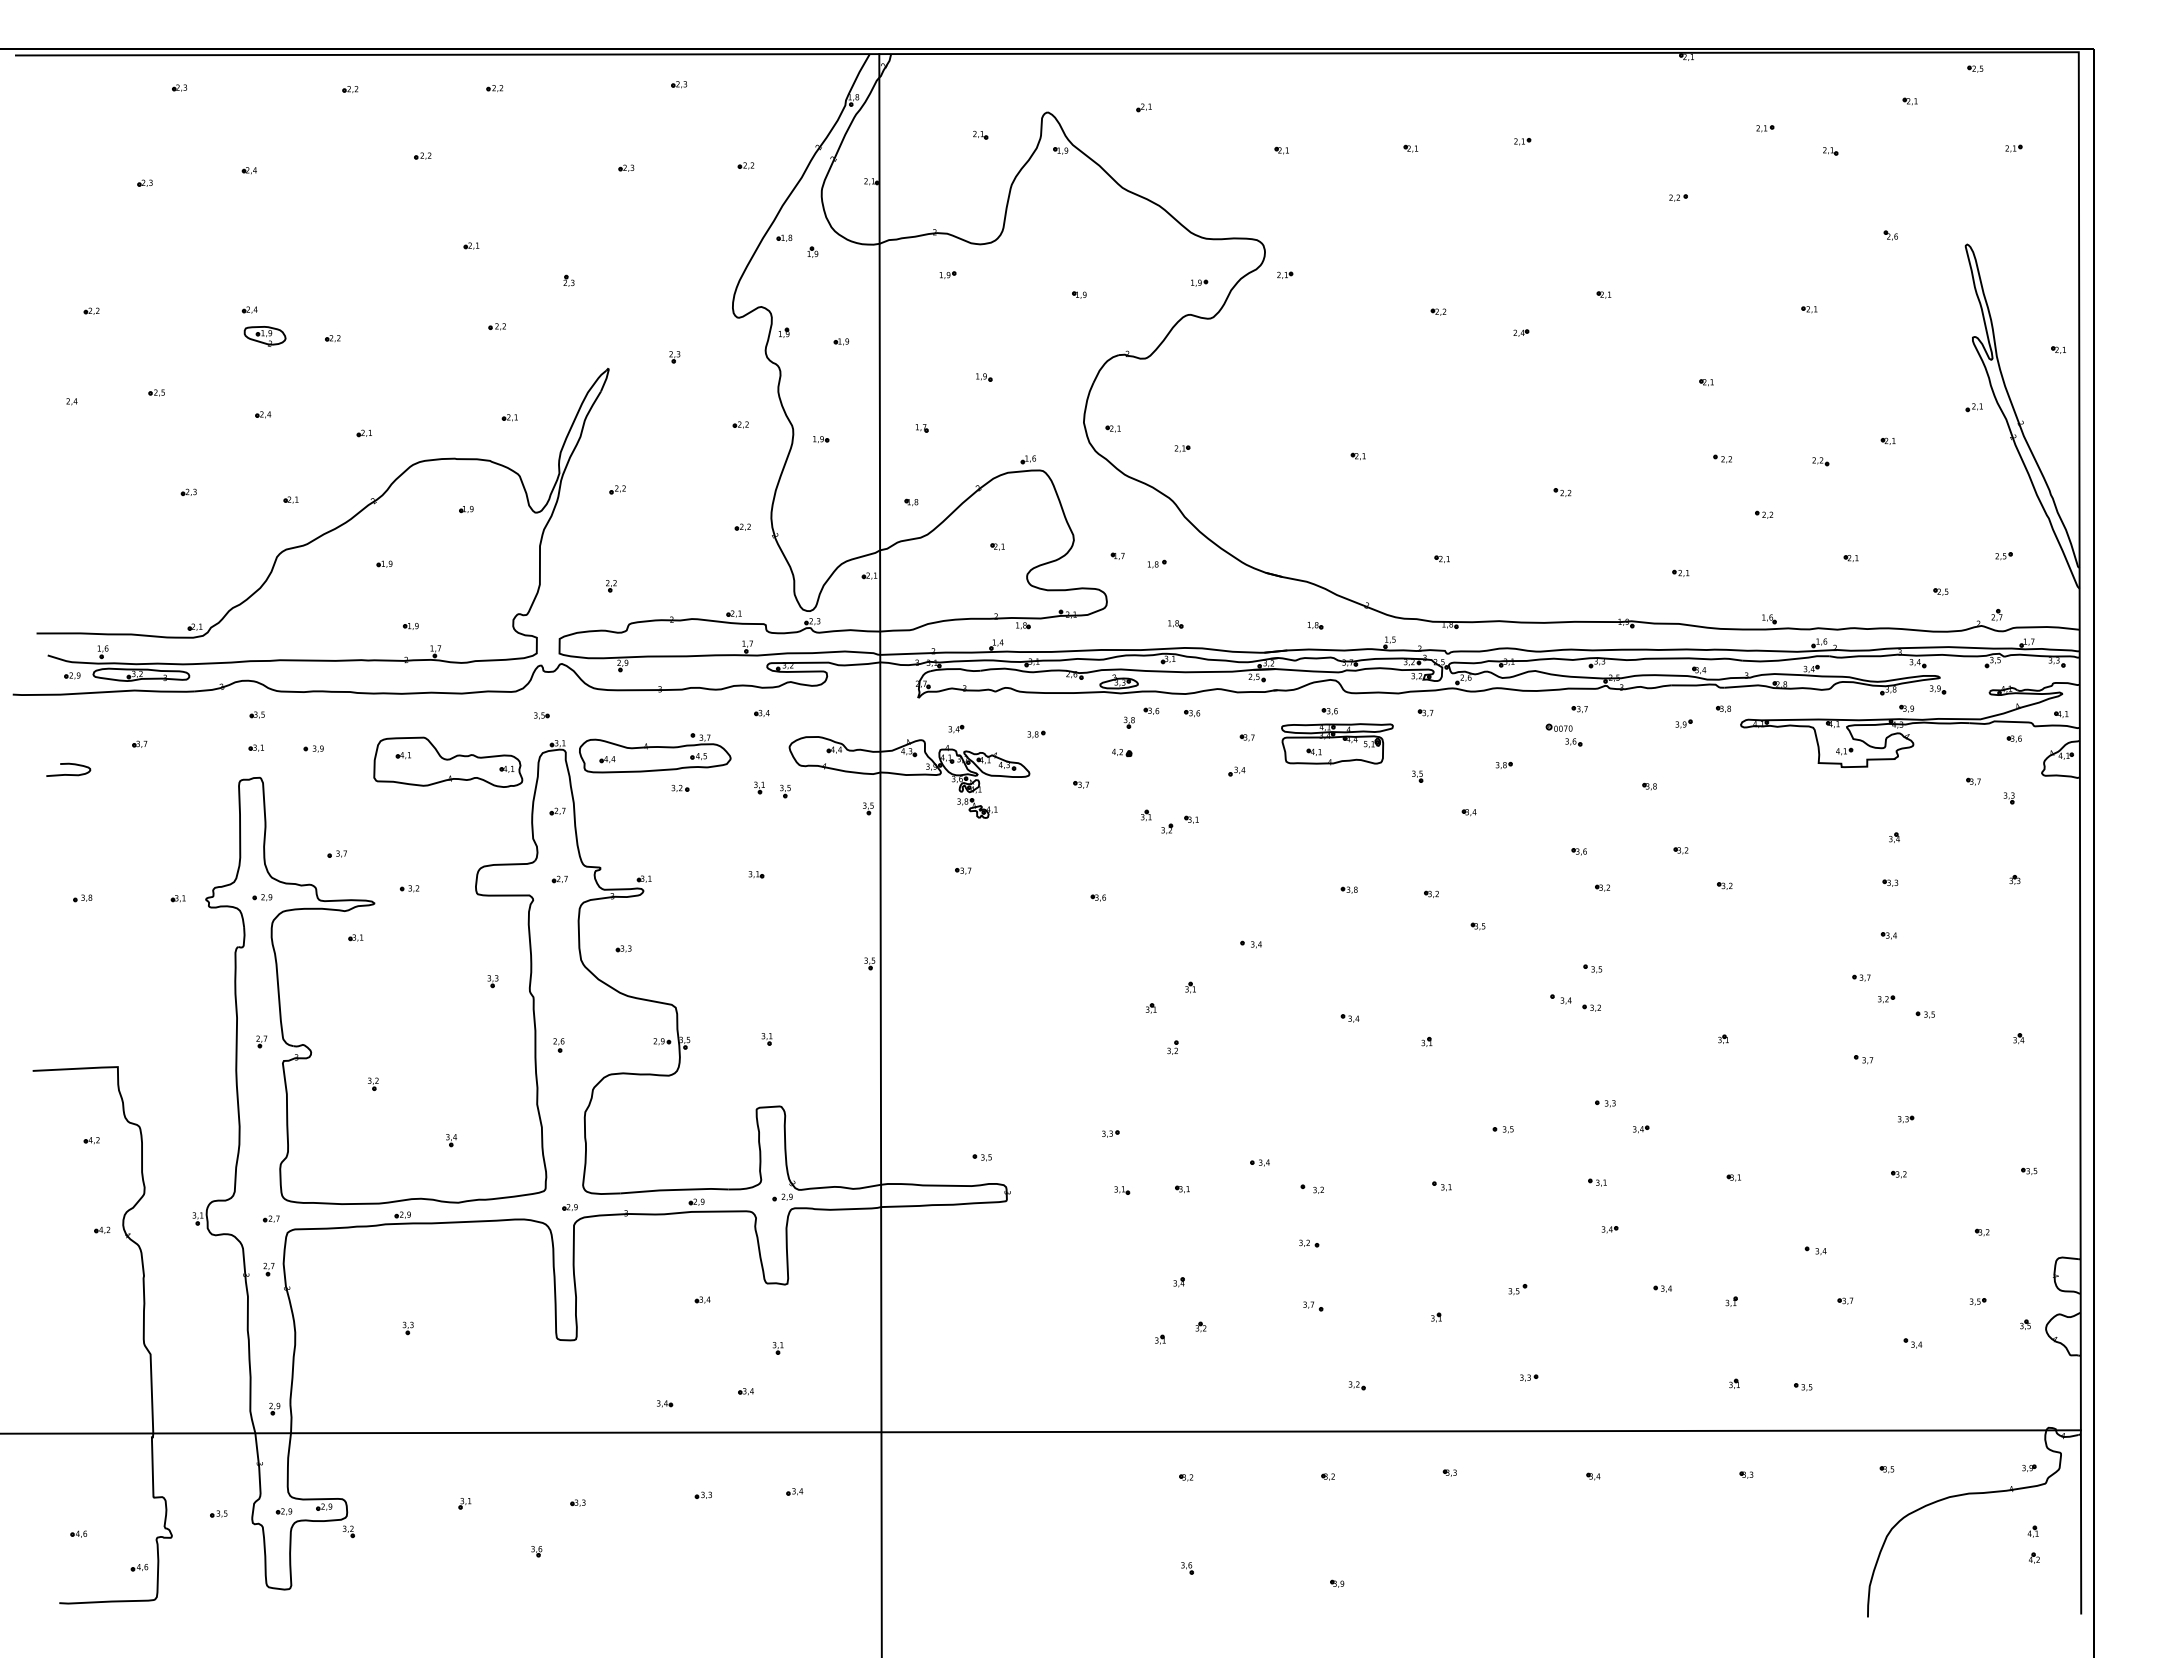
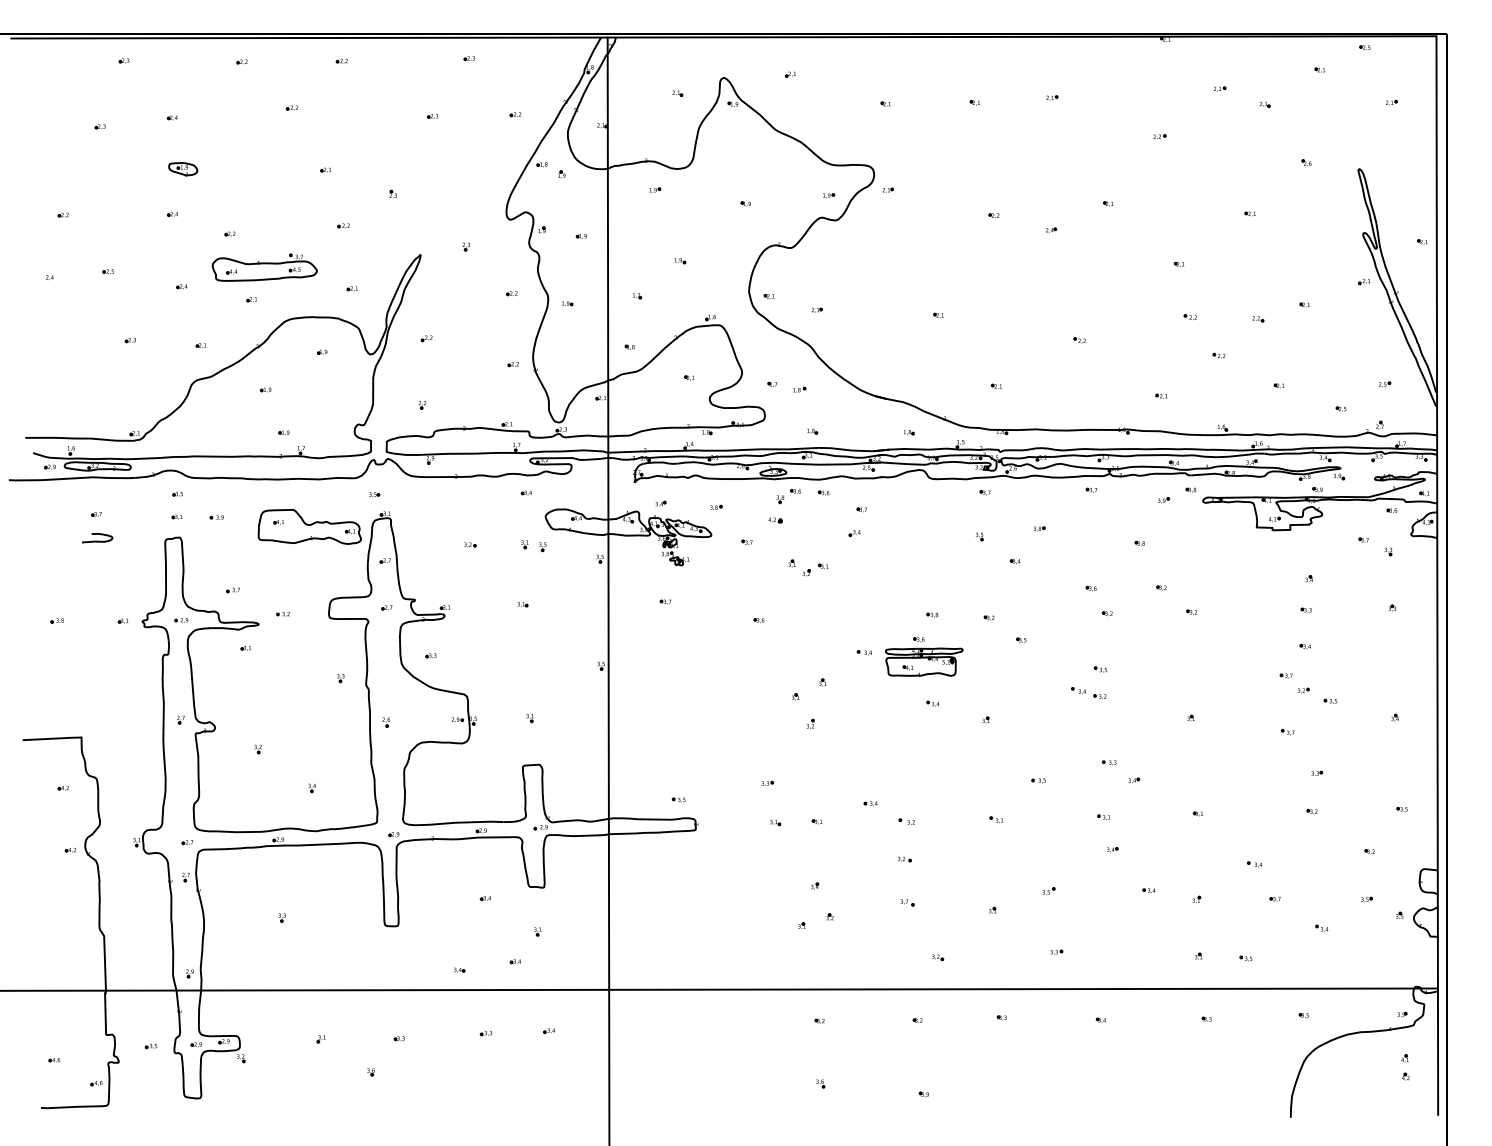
part: (265, 336) -> (183, 169), moved
part: (1337, 735) -> (924, 656), moved
part: (1563, 735) -> (1080, 508), removed
part: (654, 753) -> (264, 267), moved
curve: (68, 773) -> (97, 540), moved

